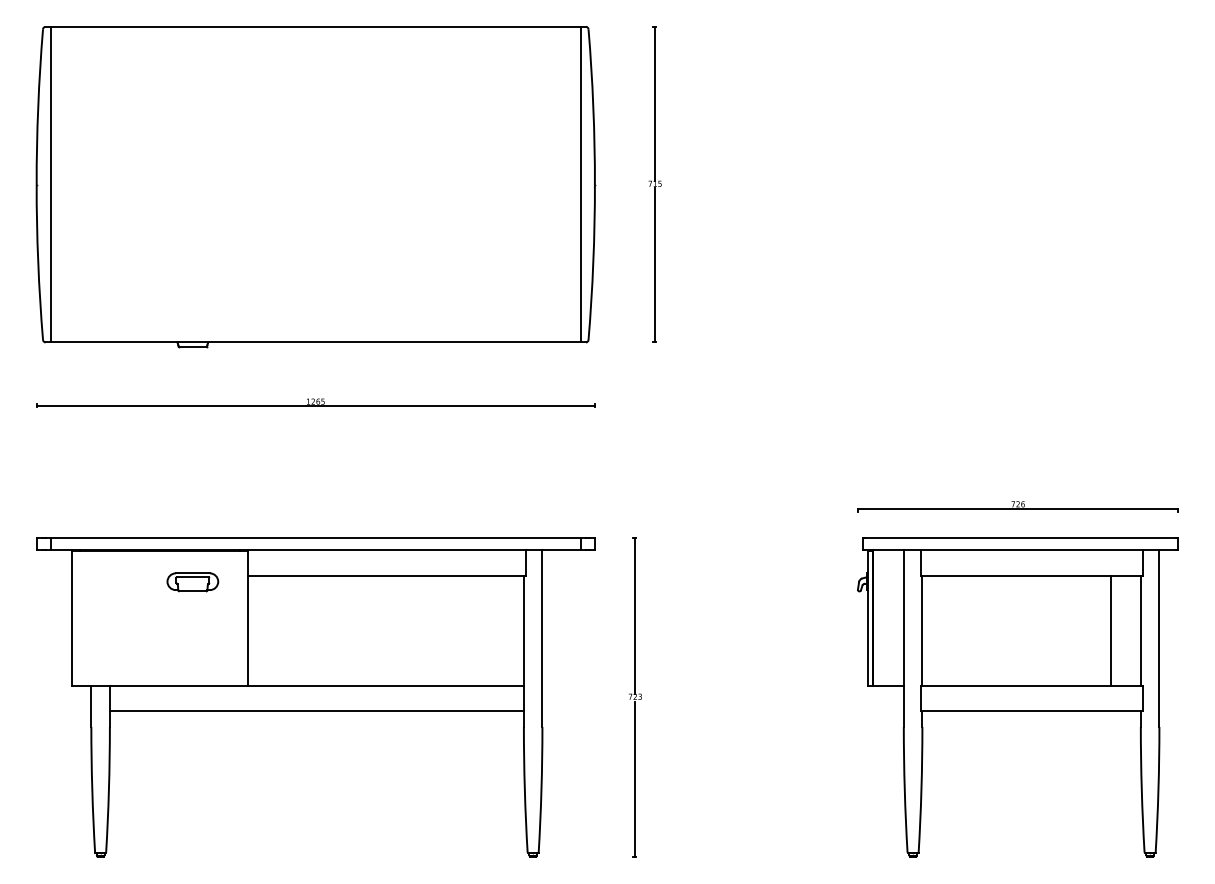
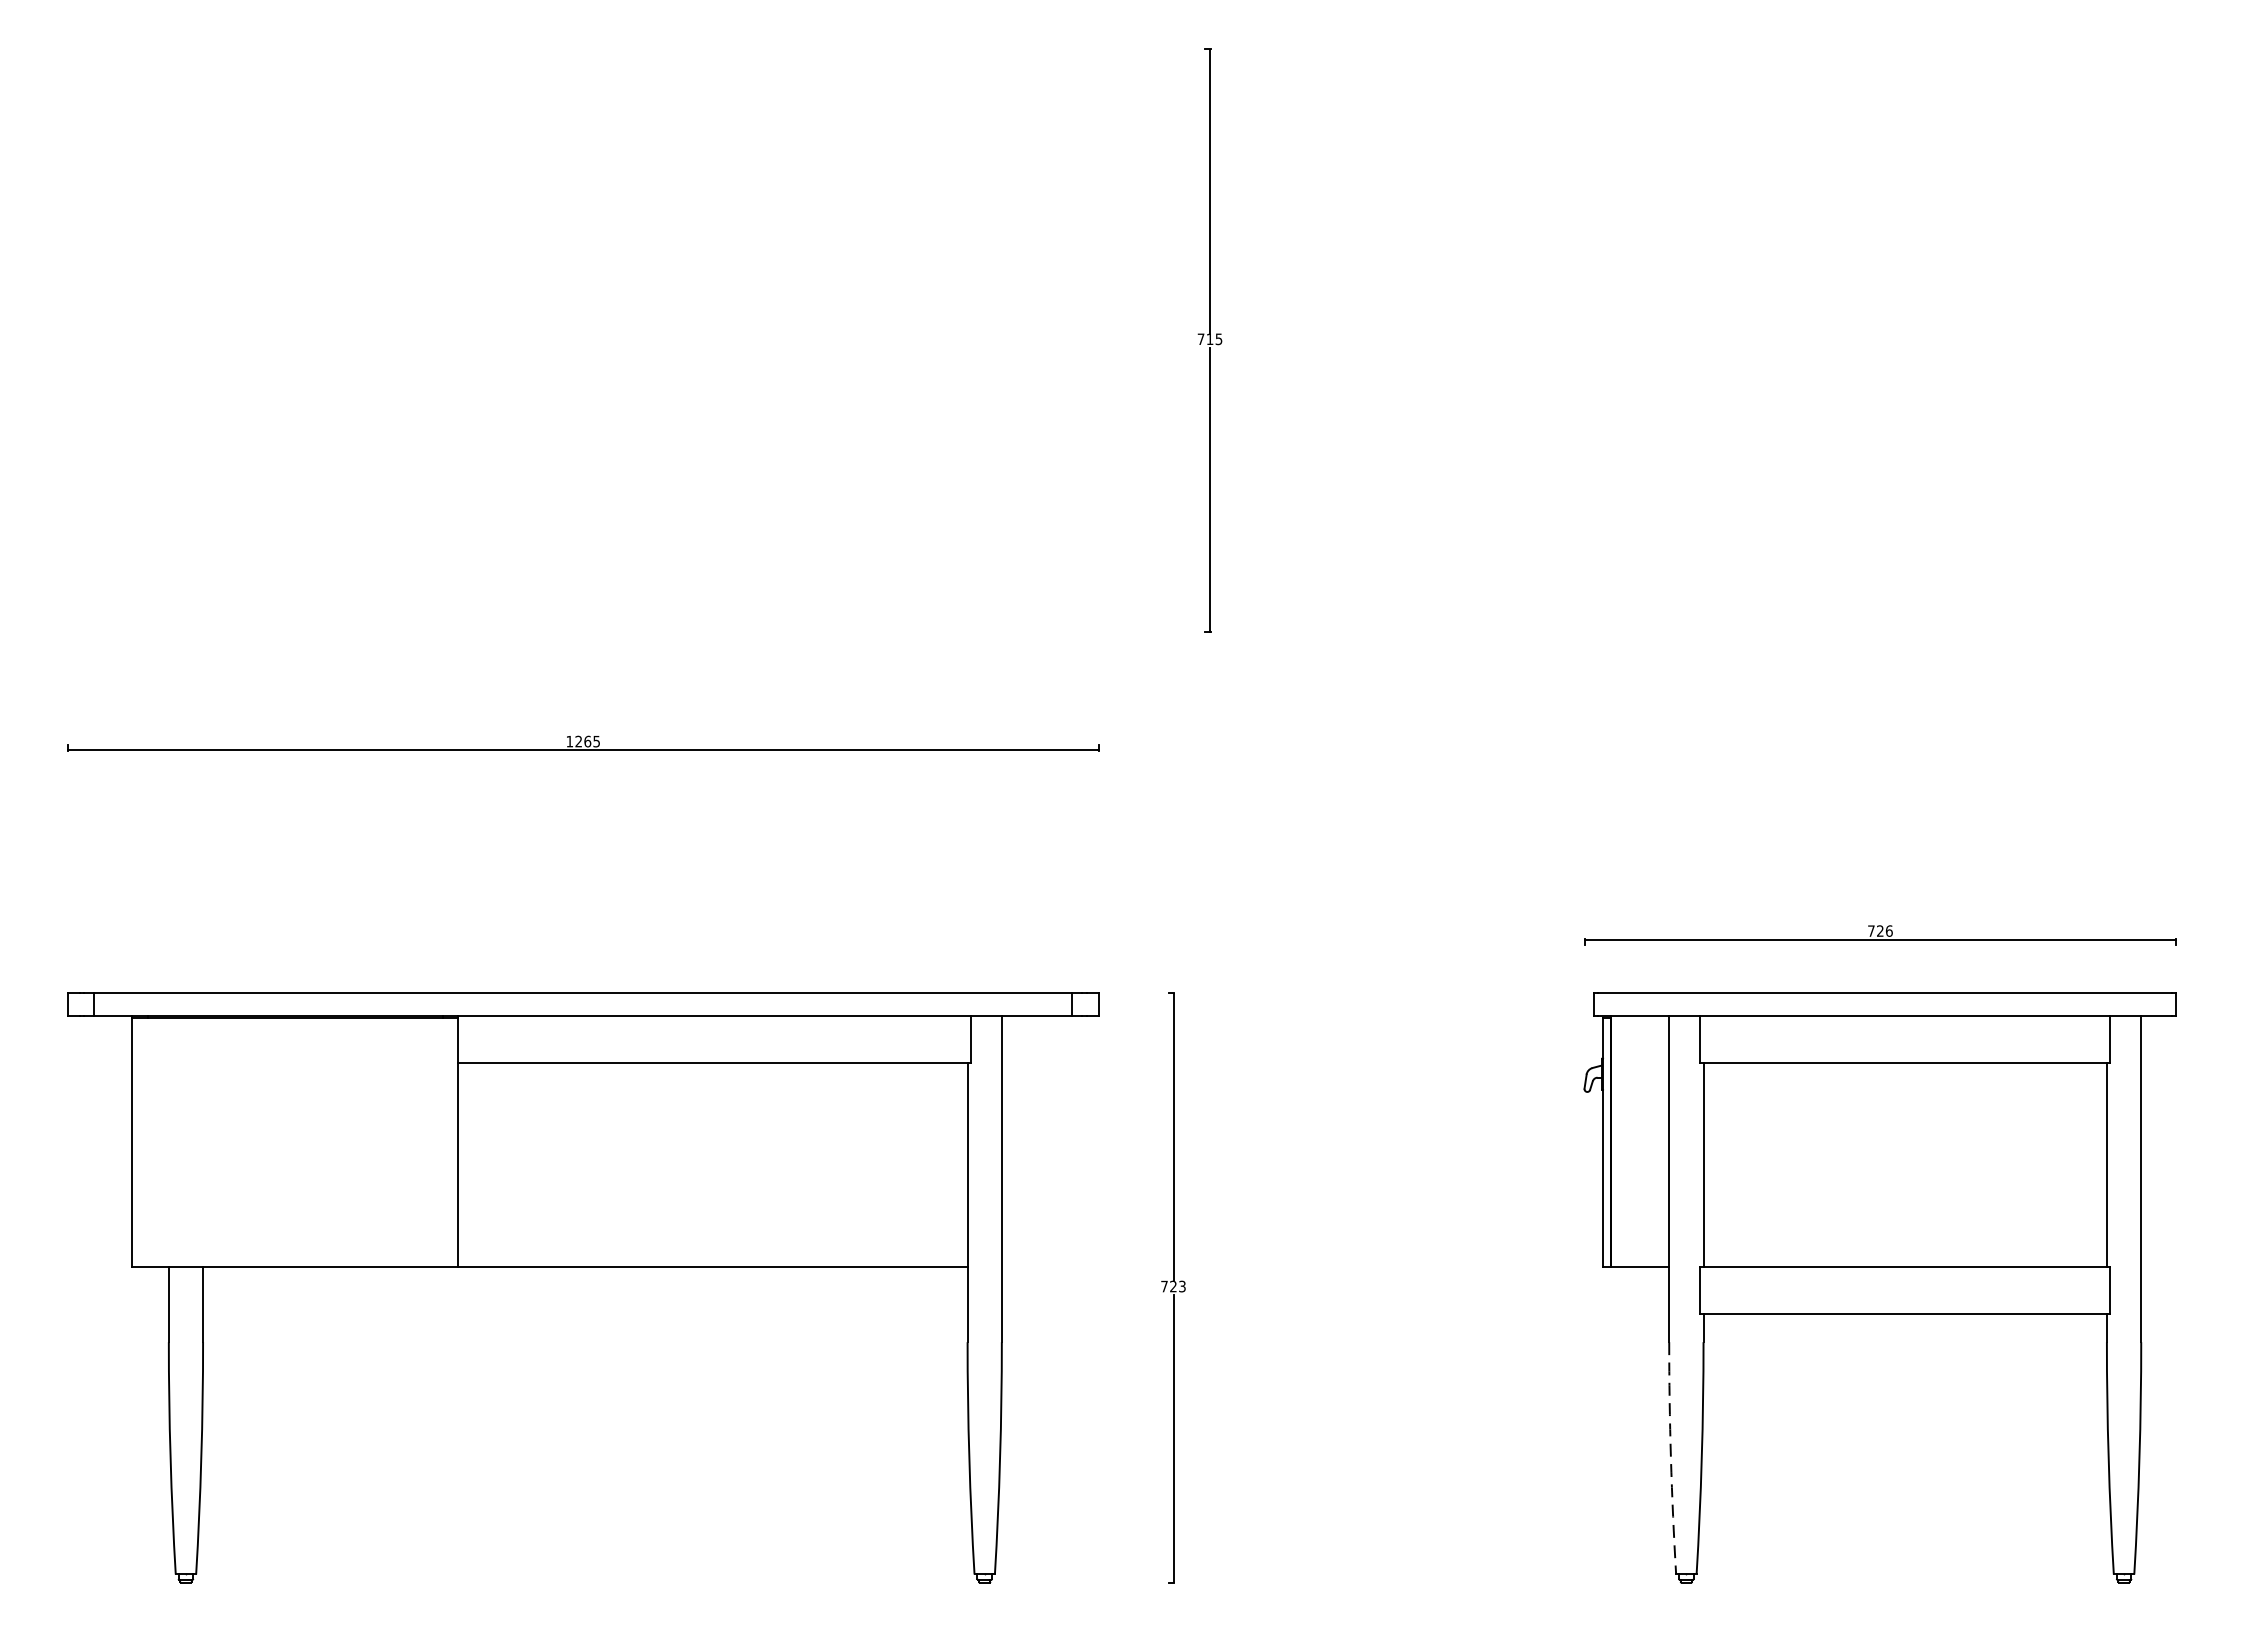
part: (315, 187) -> (582, 346), removed
part: (192, 582) -> (355, 1075), removed
line: (1110, 630) -> (2050, 1164), removed
line: (316, 711) -> (584, 1313), removed
arc: (904, 789) -> (1670, 1457), solid -> dashed

